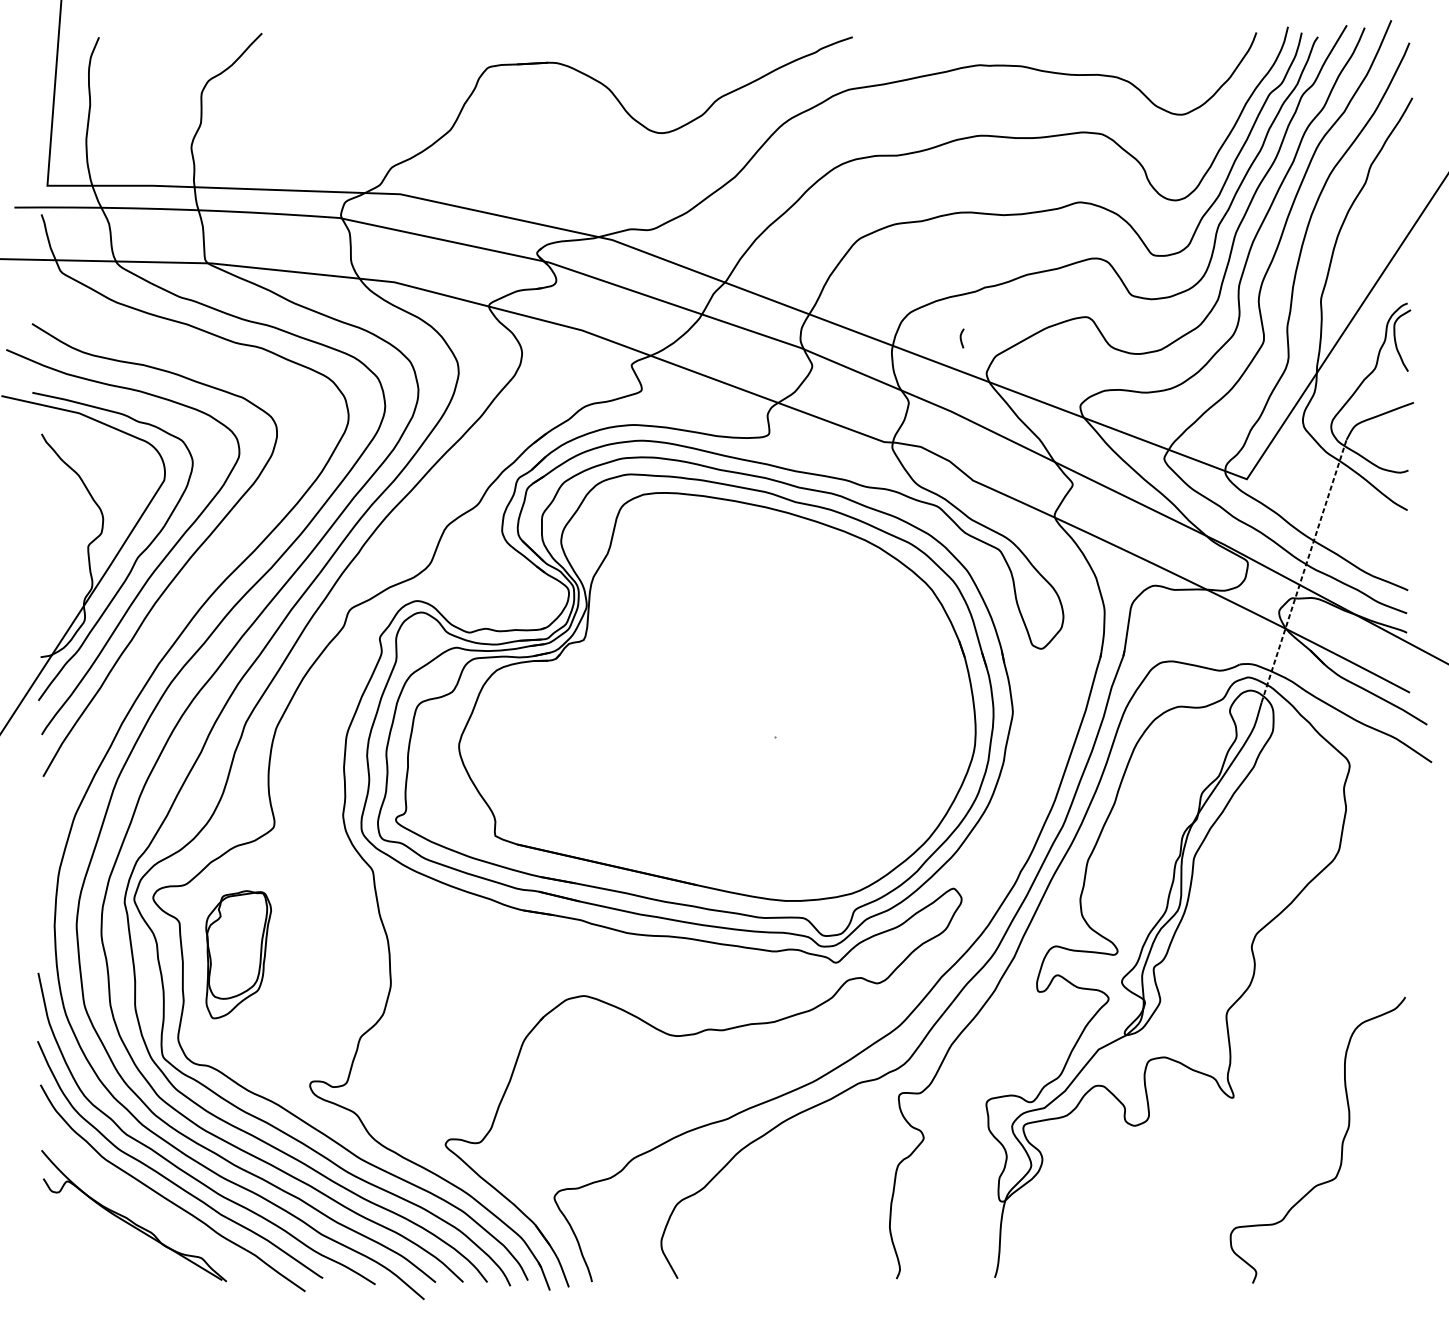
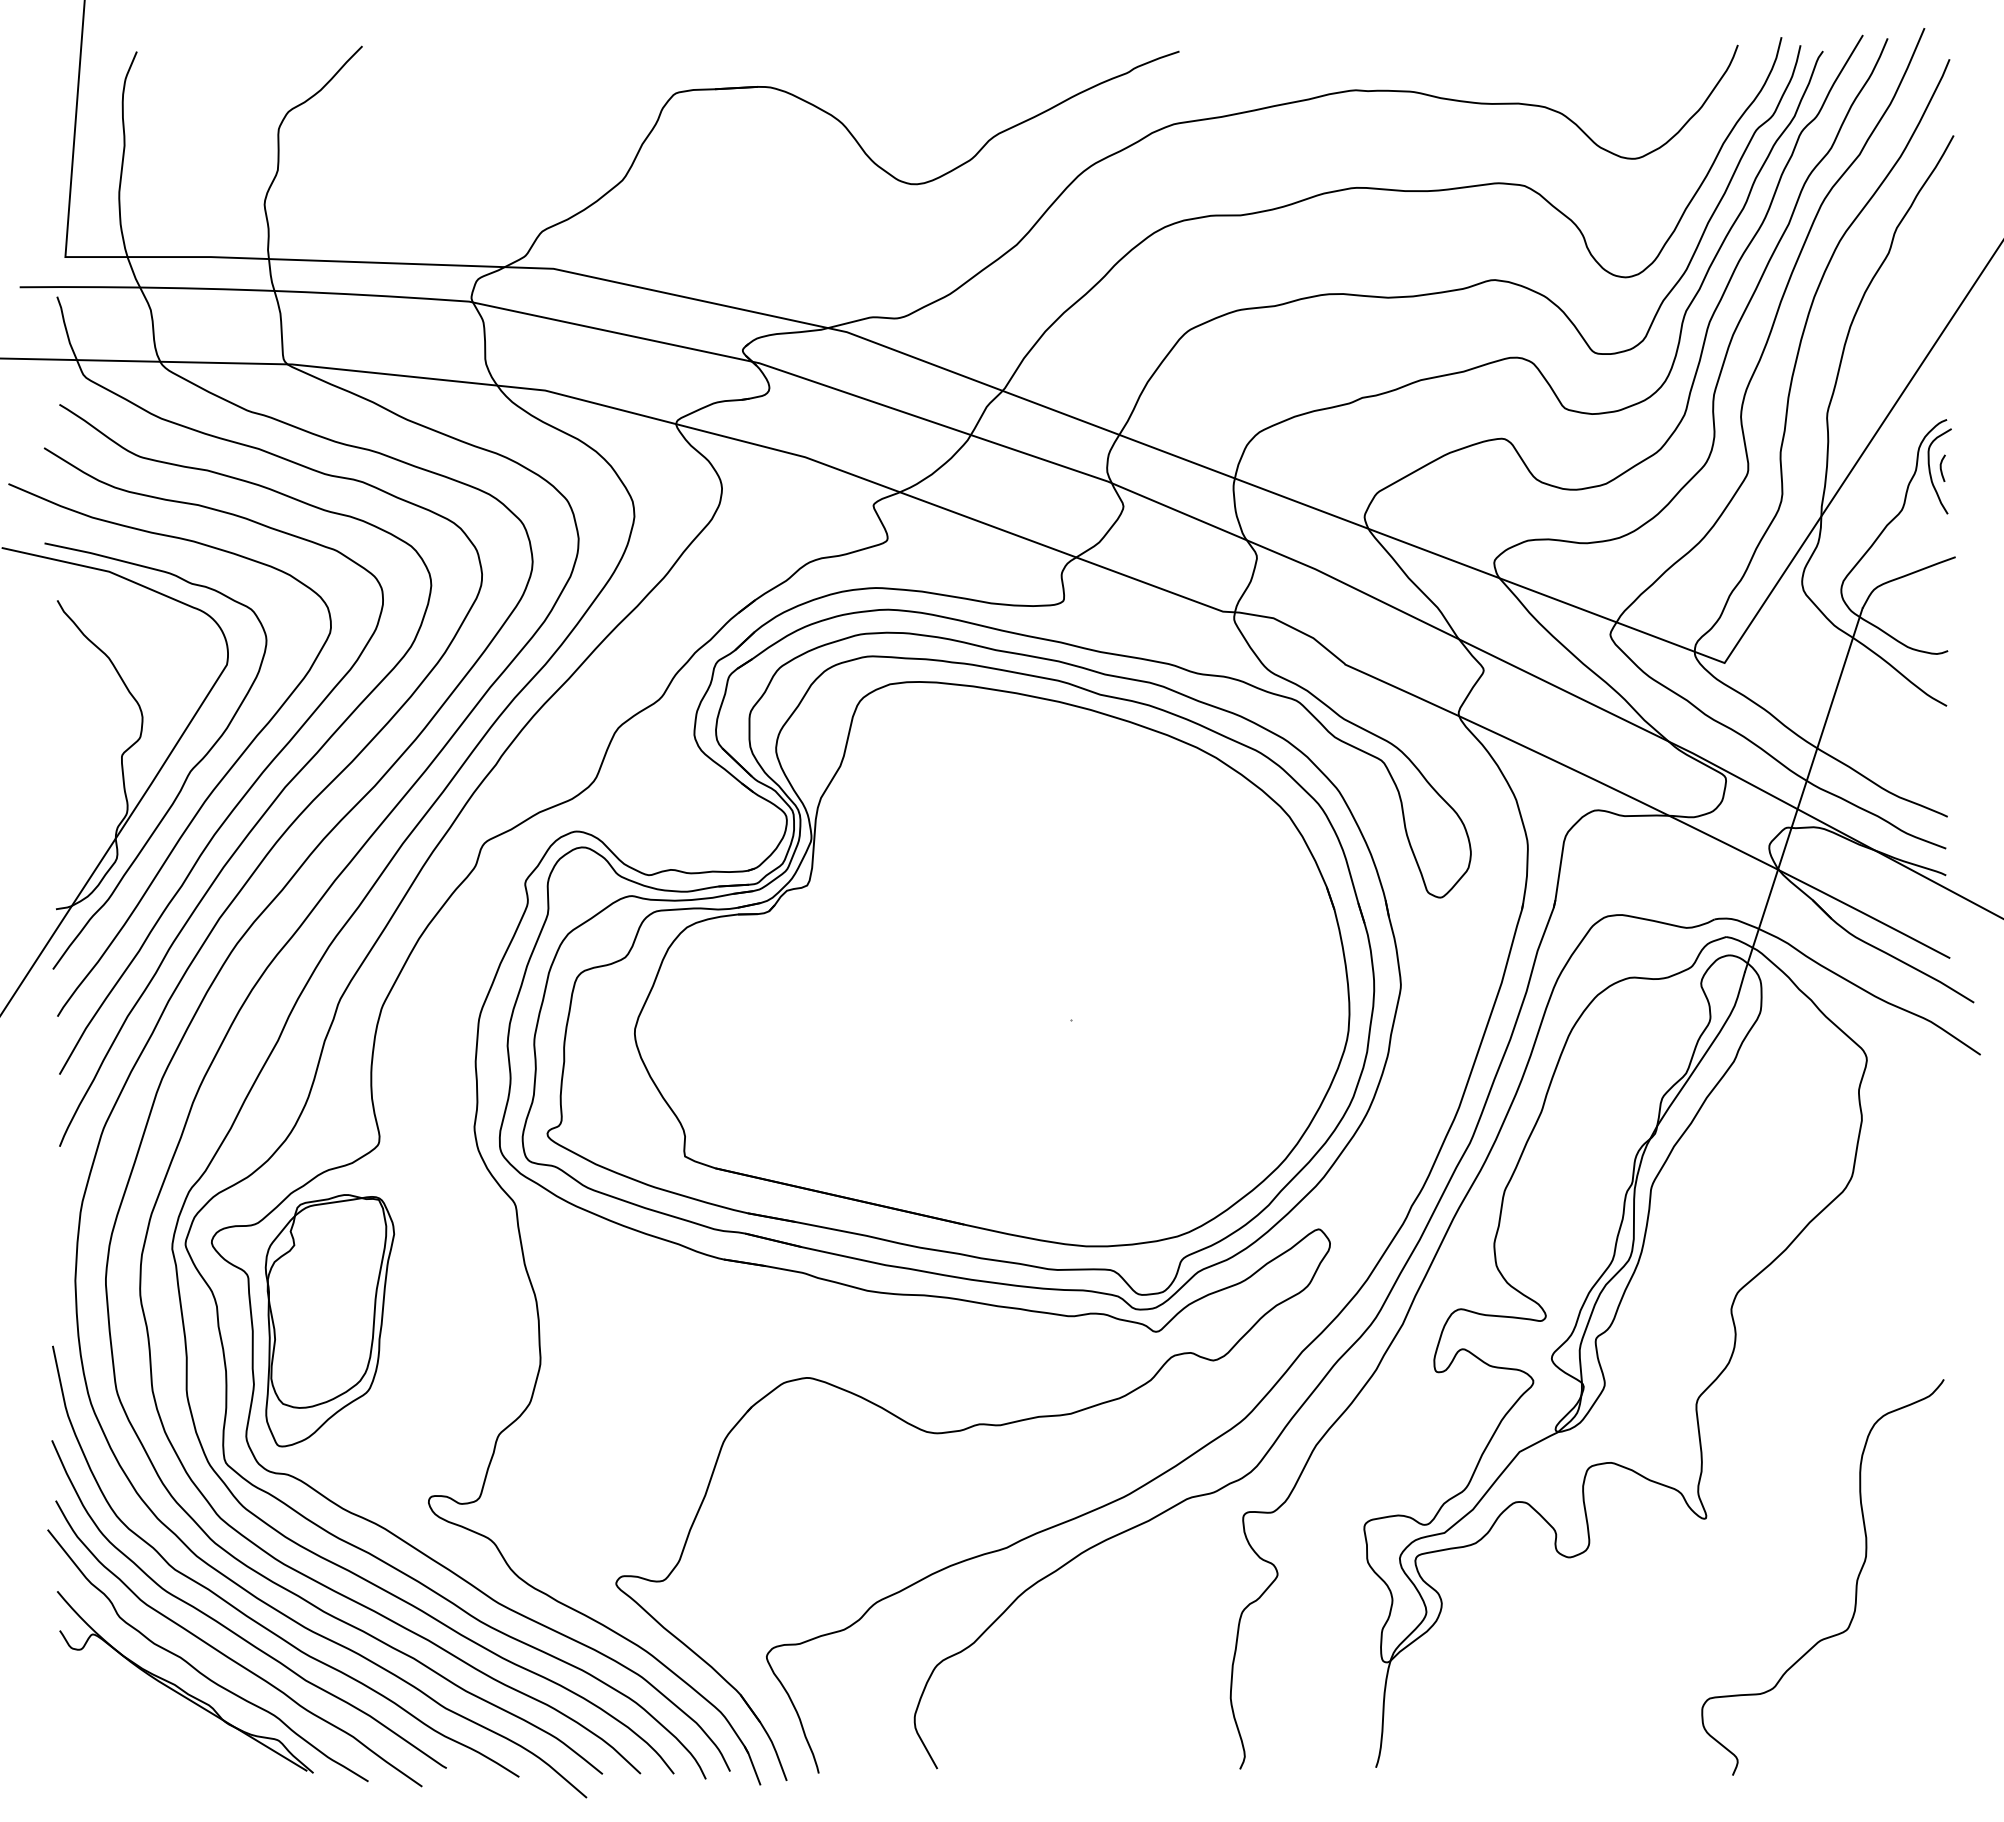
curve: (961, 337) -> (1941, 467), moved
line: (1303, 571) -> (1803, 790), dashed -> solid
curve: (199, 576) -> (275, 797), added
part: (238, 954) -> (329, 1320), size x1.43
curve: (141, 1205) -> (195, 1667), added

